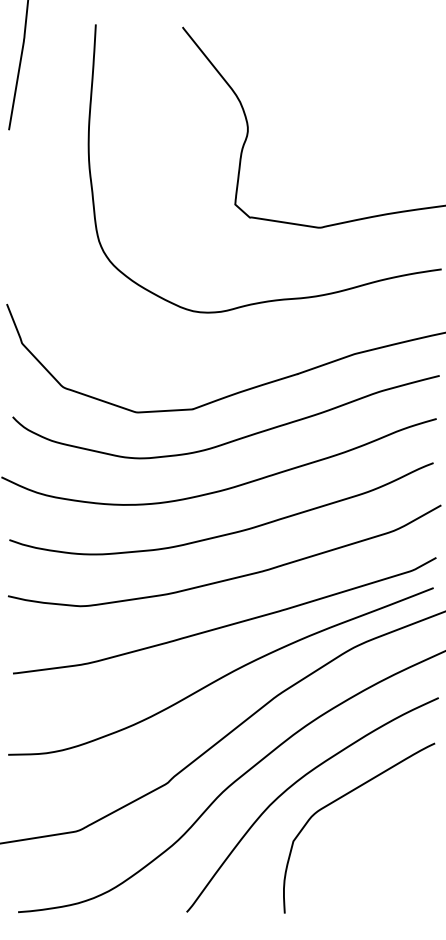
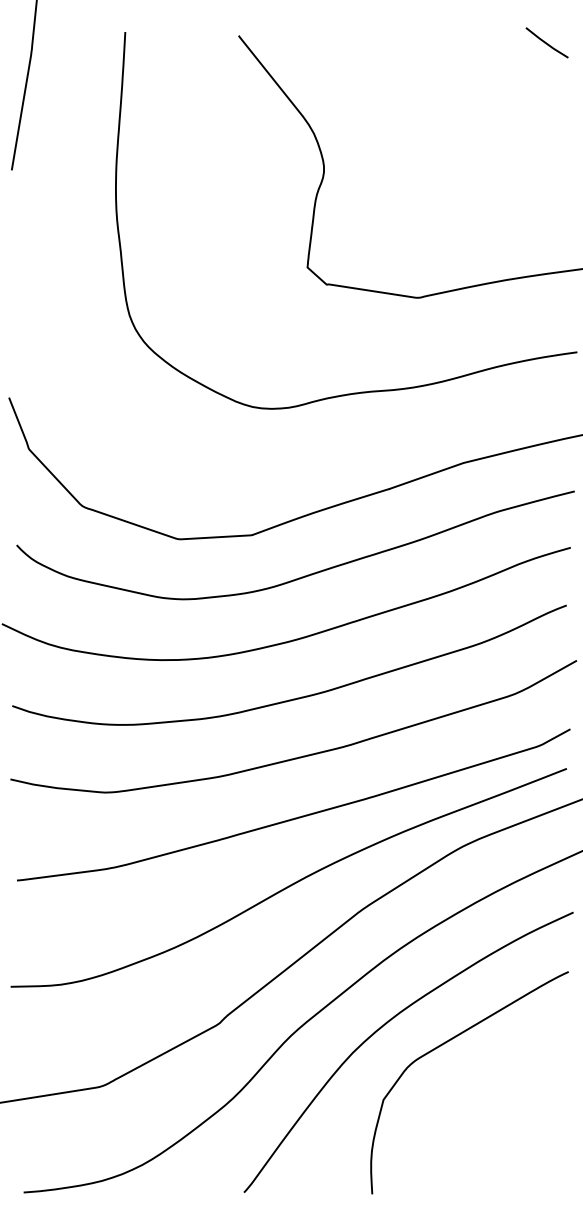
line: (418, 32) -> (547, 42), added

